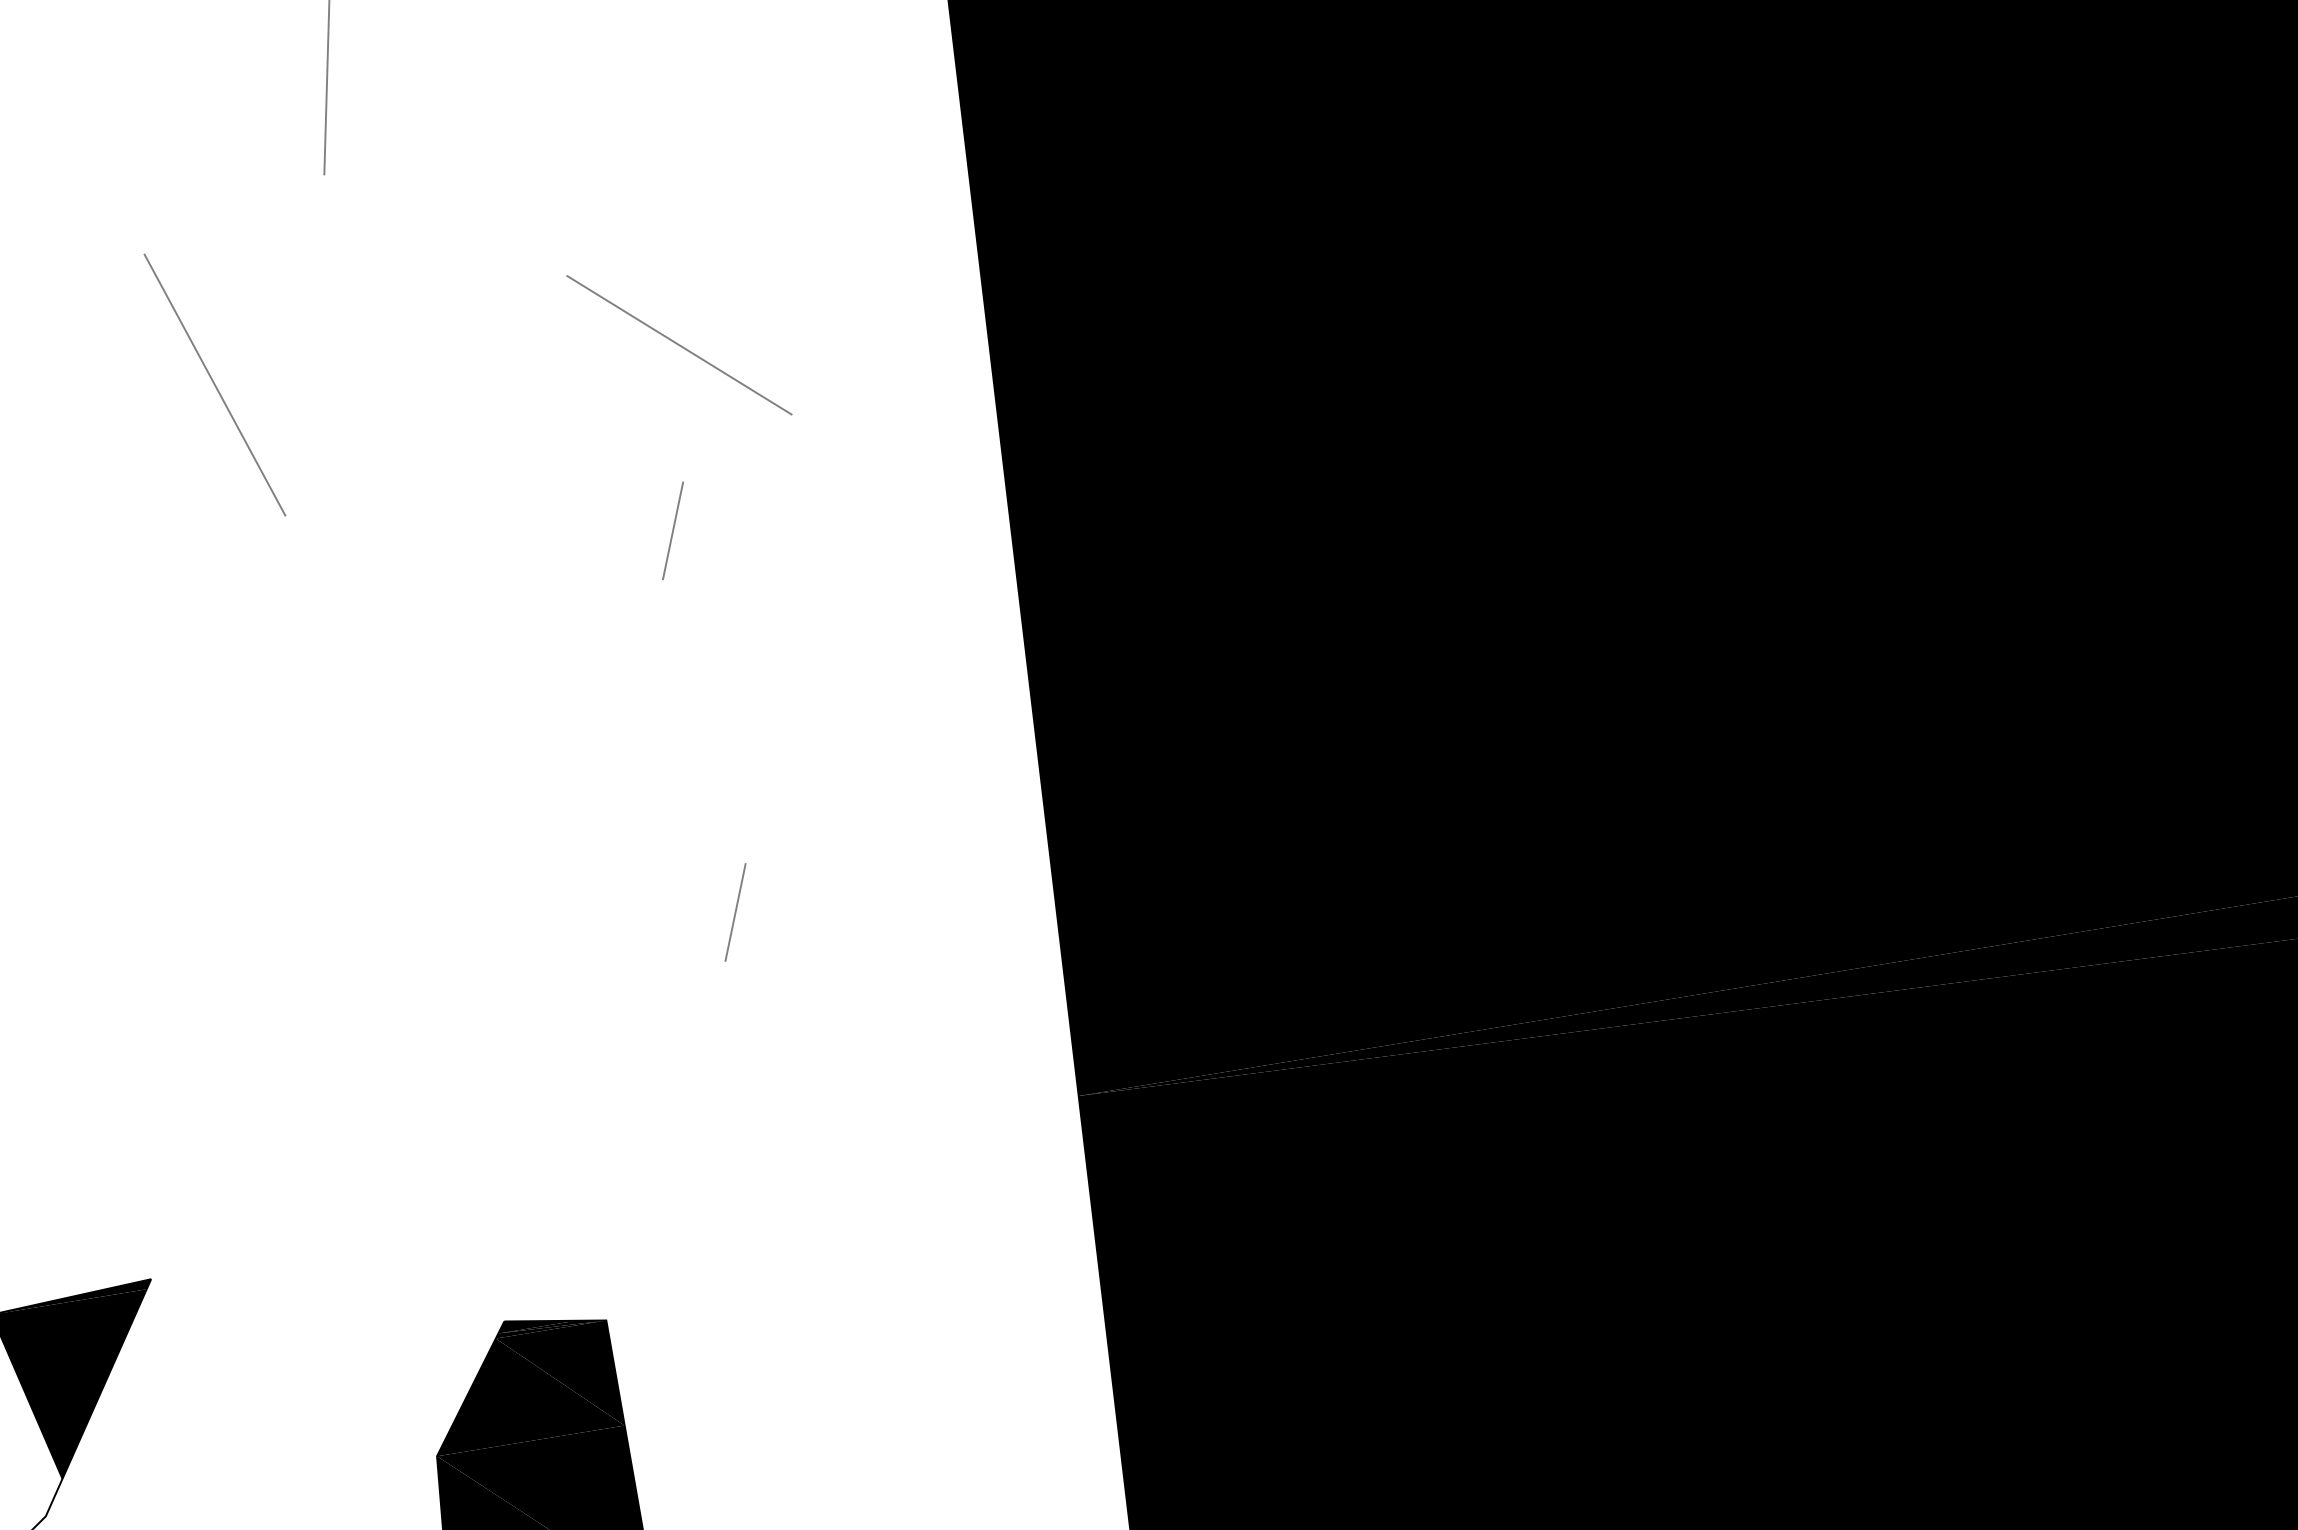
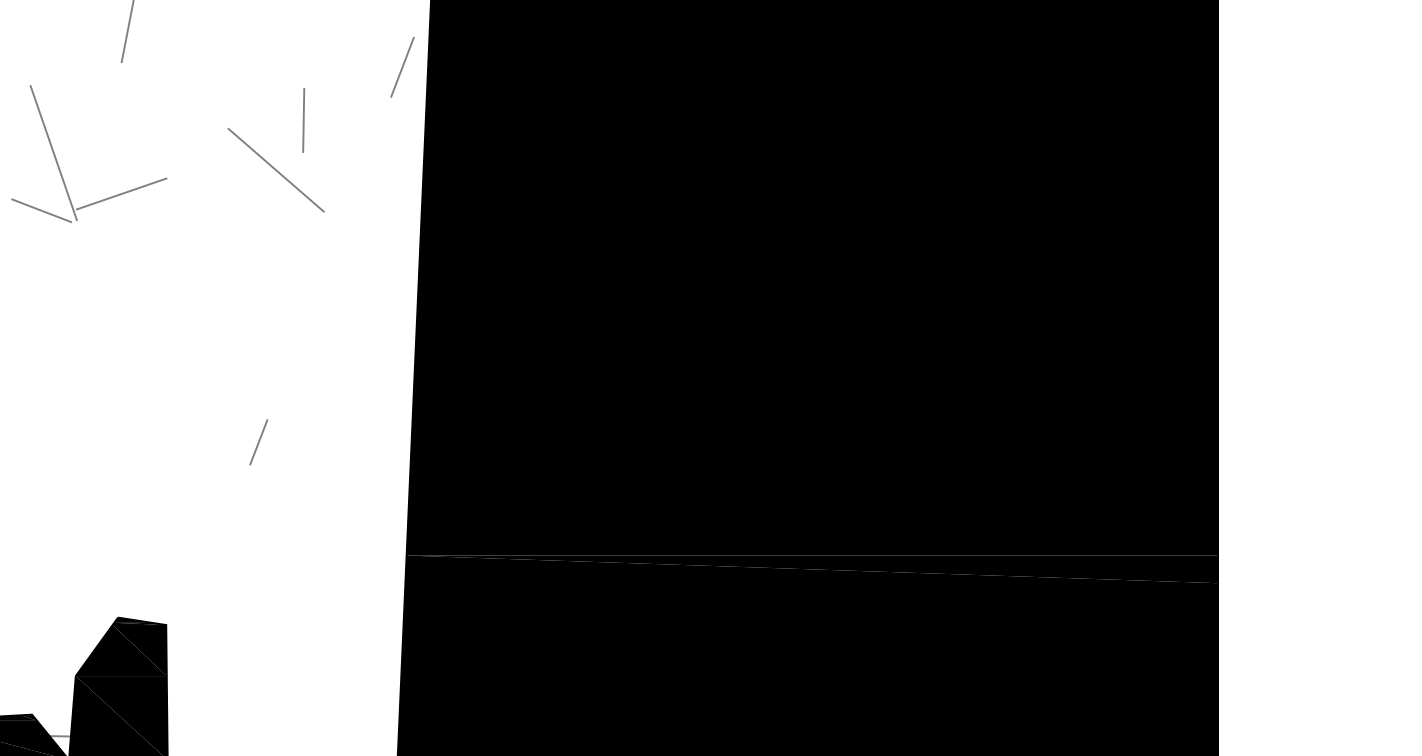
line: (905, 88) -> (402, 66), added
line: (719, 233) -> (303, 120), added
line: (368, 445) -> (121, 193), added
line: (209, 507) -> (41, 210), added
line: (672, 531) -> (258, 257), removed

